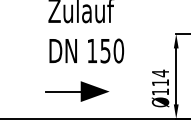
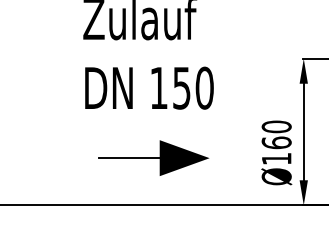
text: (160, 77) -> (276, 133), Ø114 -> Ø160
part: (77, 91) -> (154, 157), moved

